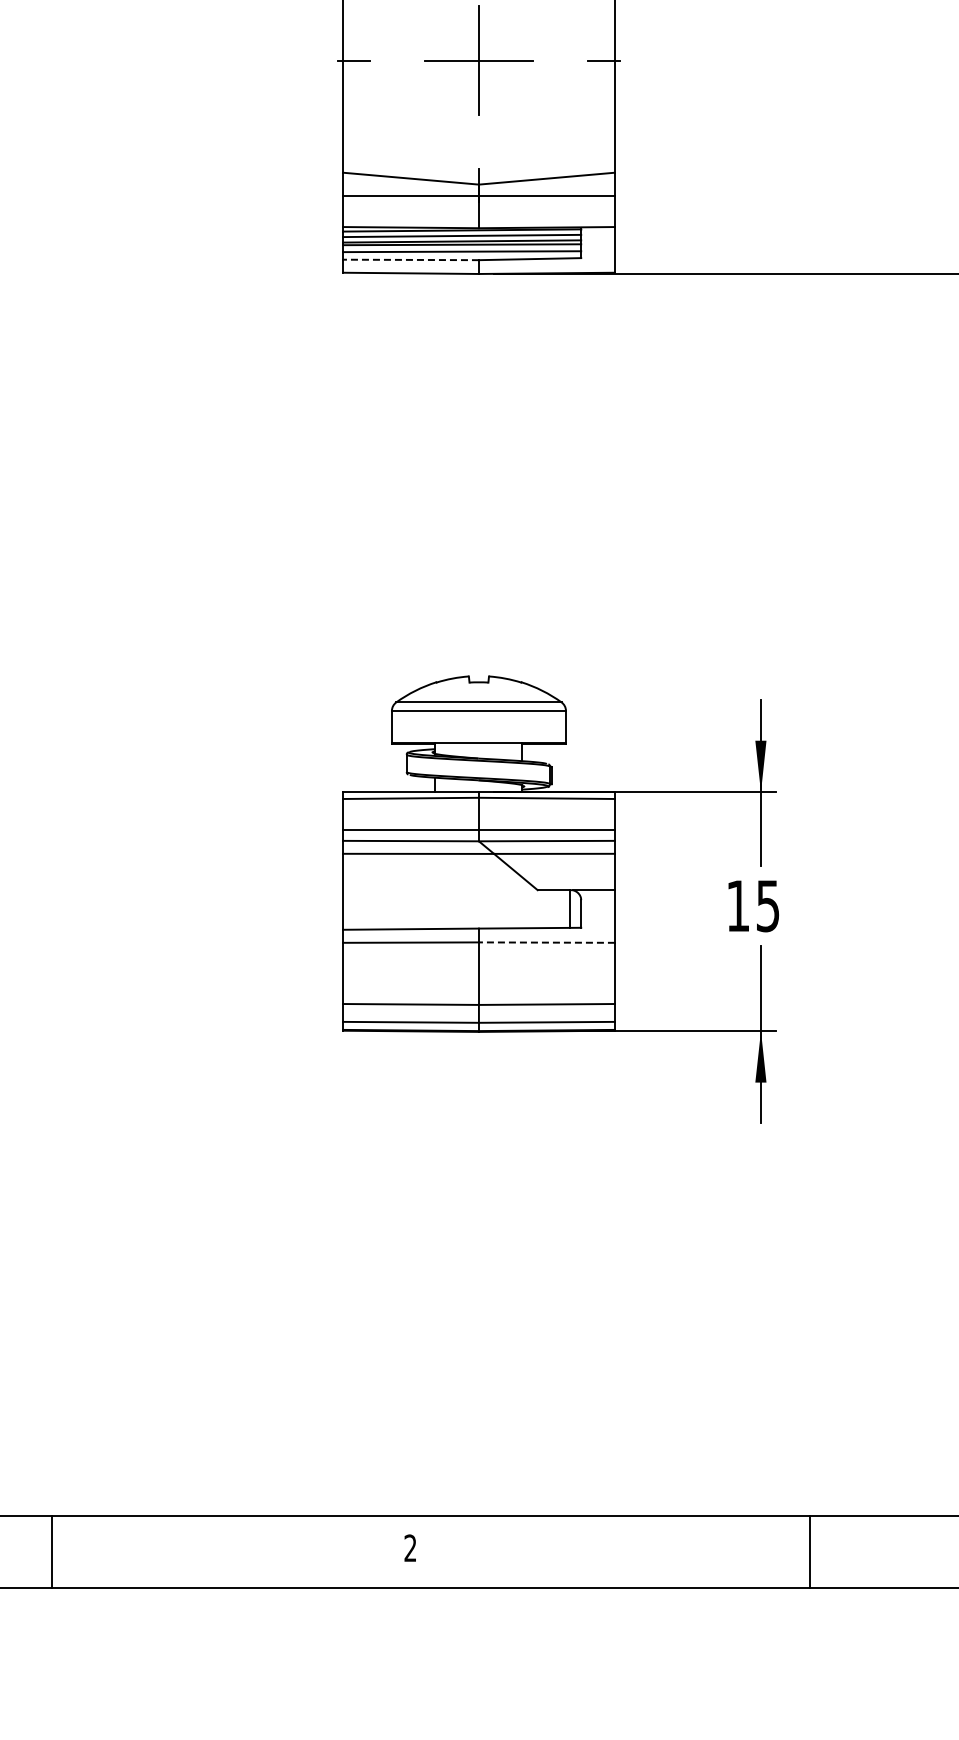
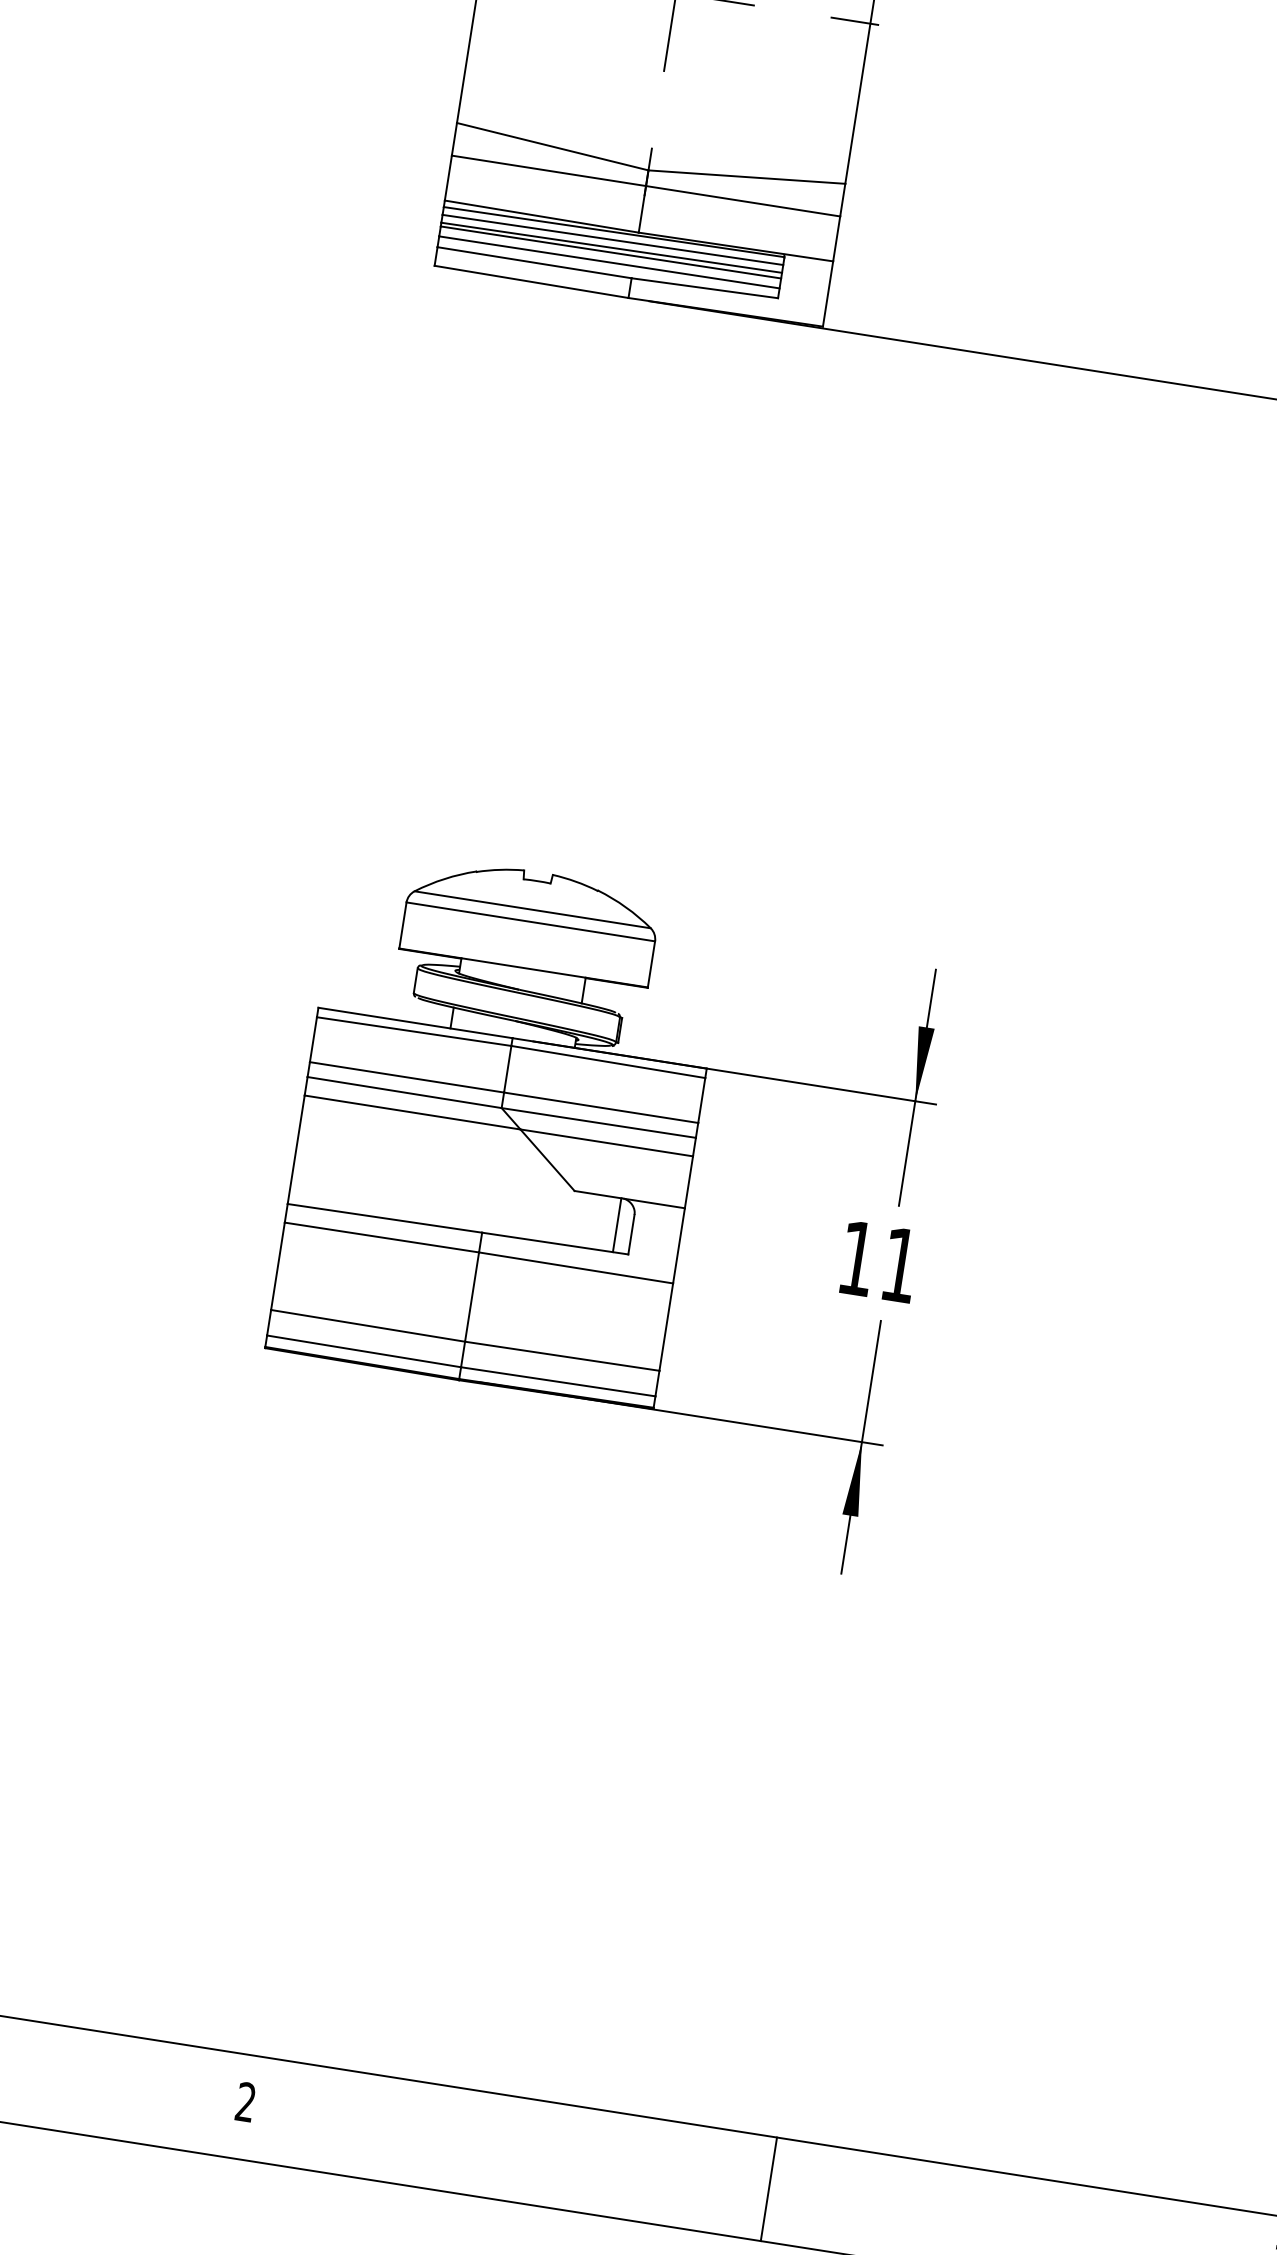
line: (410, 259) -> (534, 262), dashed -> solid
text: (768, 906) -> (900, 1265), 15 -> 11
line: (546, 942) -> (575, 1267), dashed -> solid
line: (810, 1551) -> (769, 2188), moved

